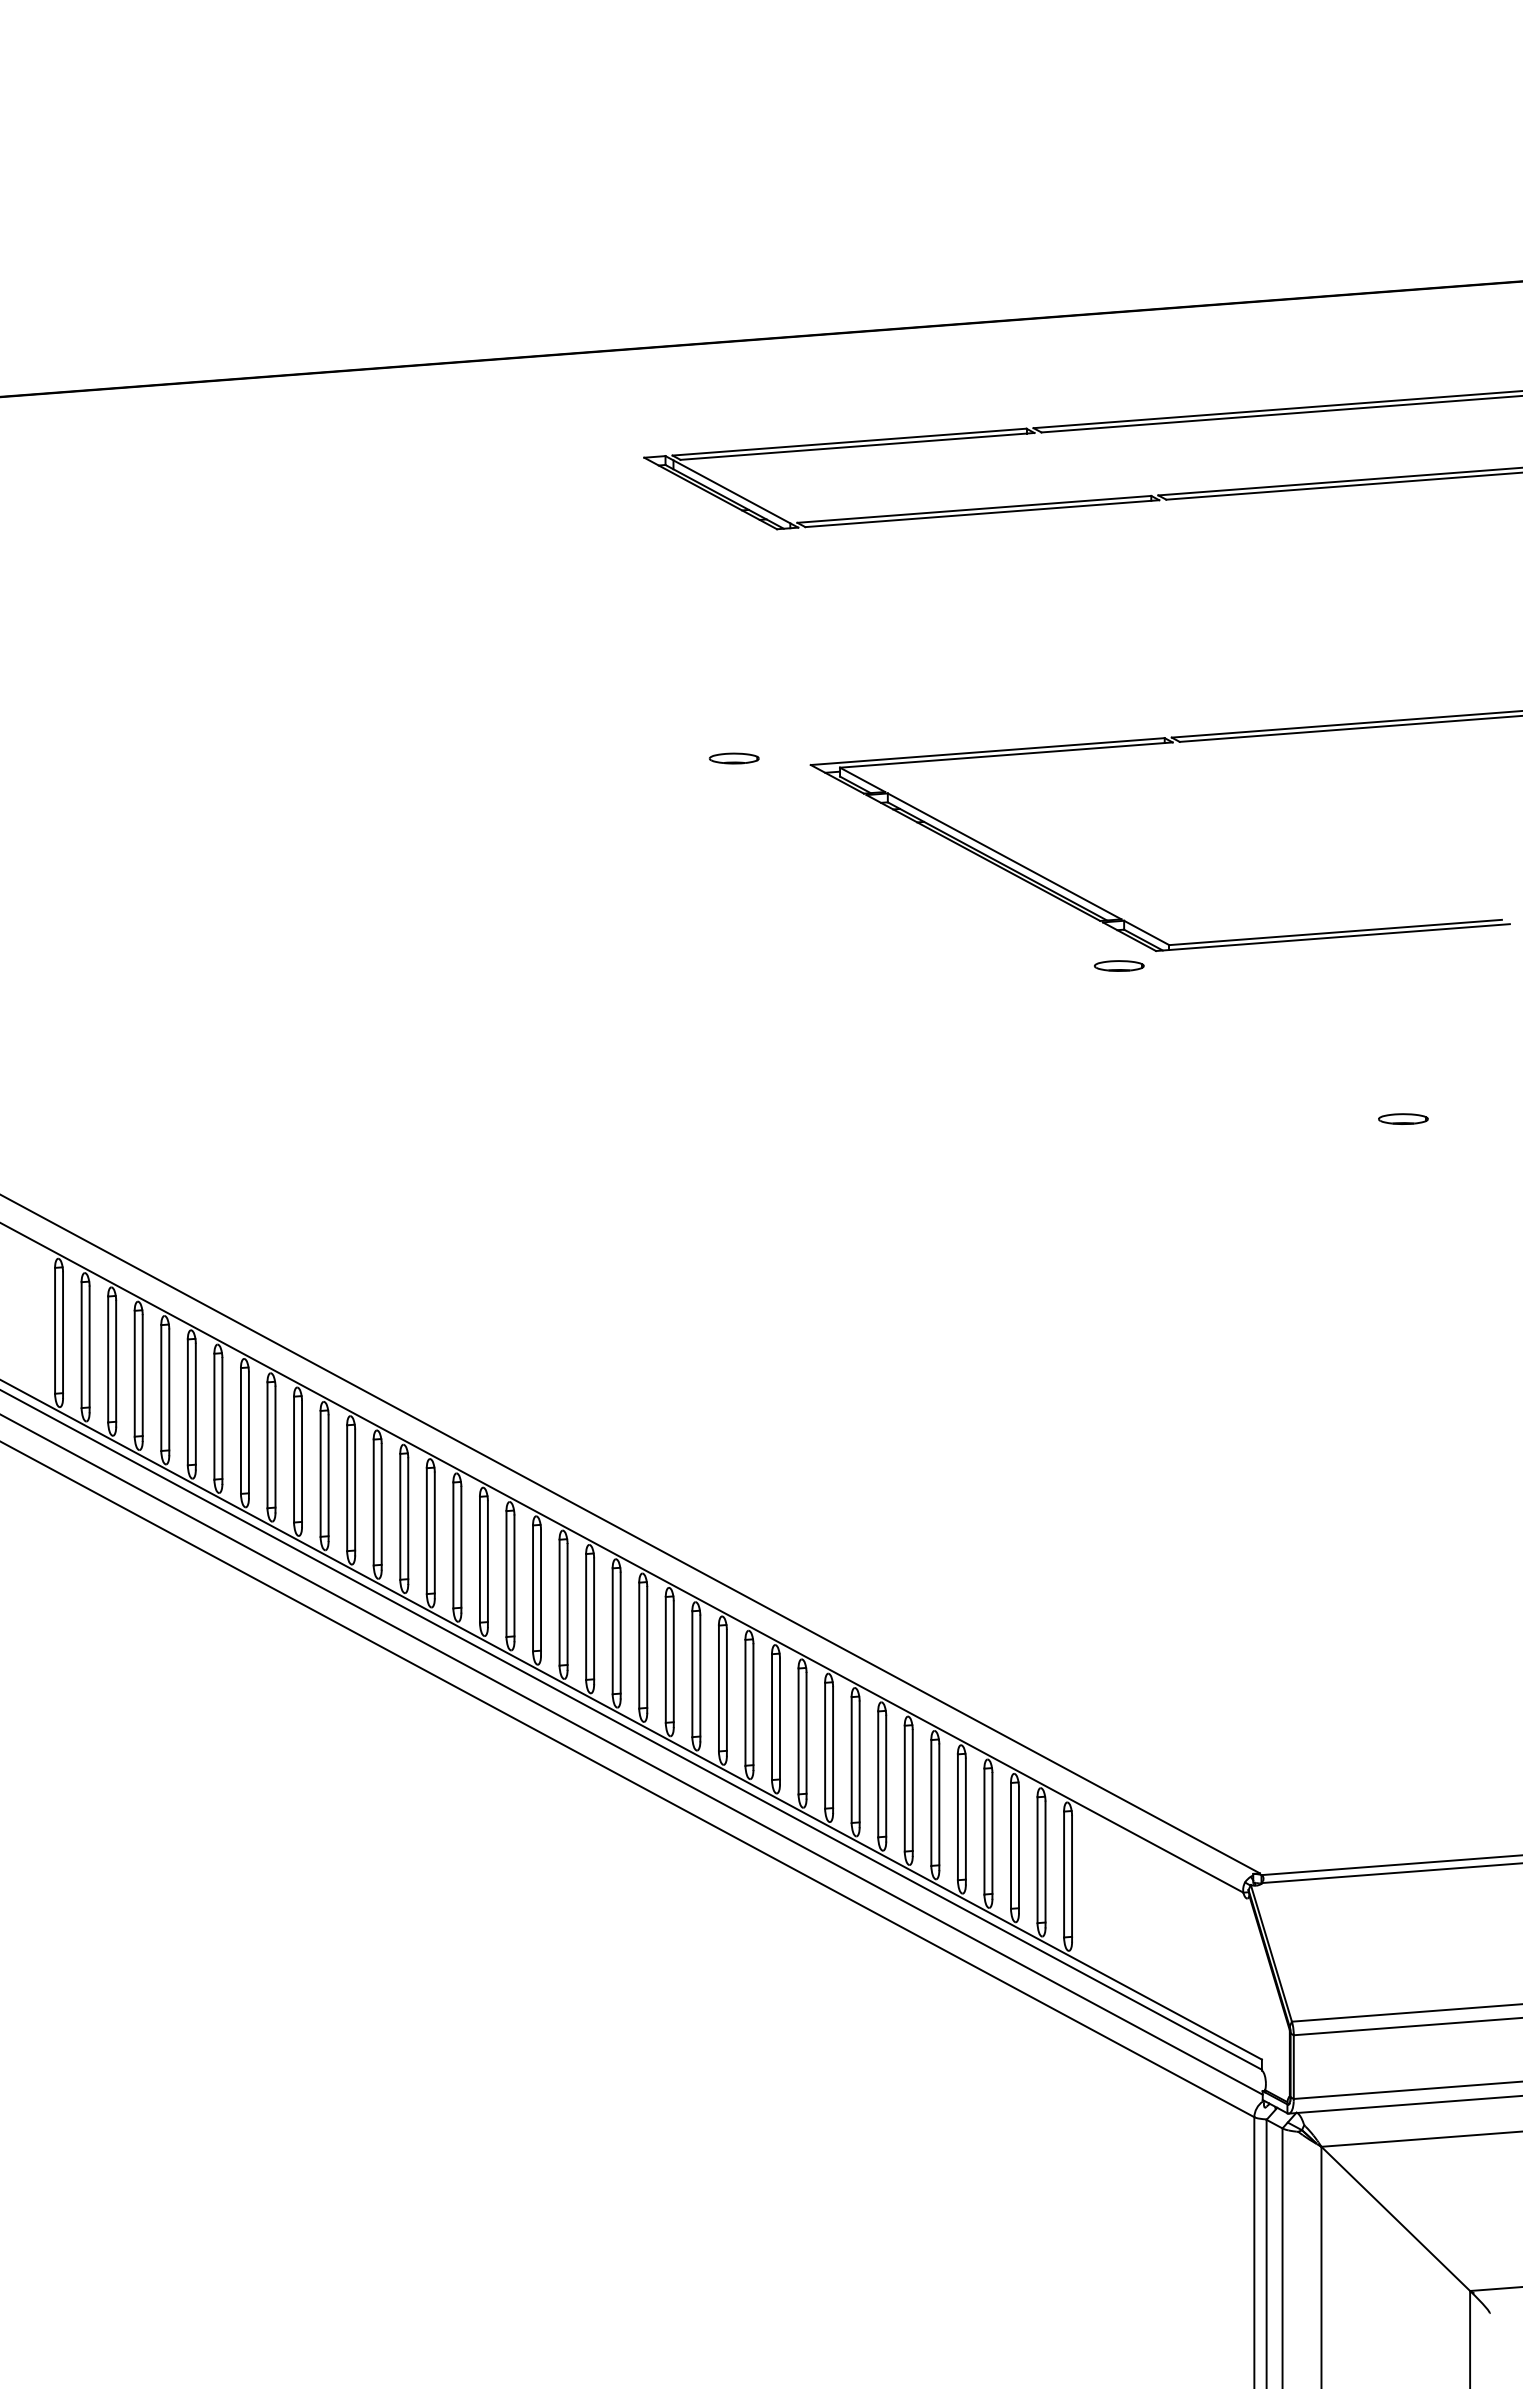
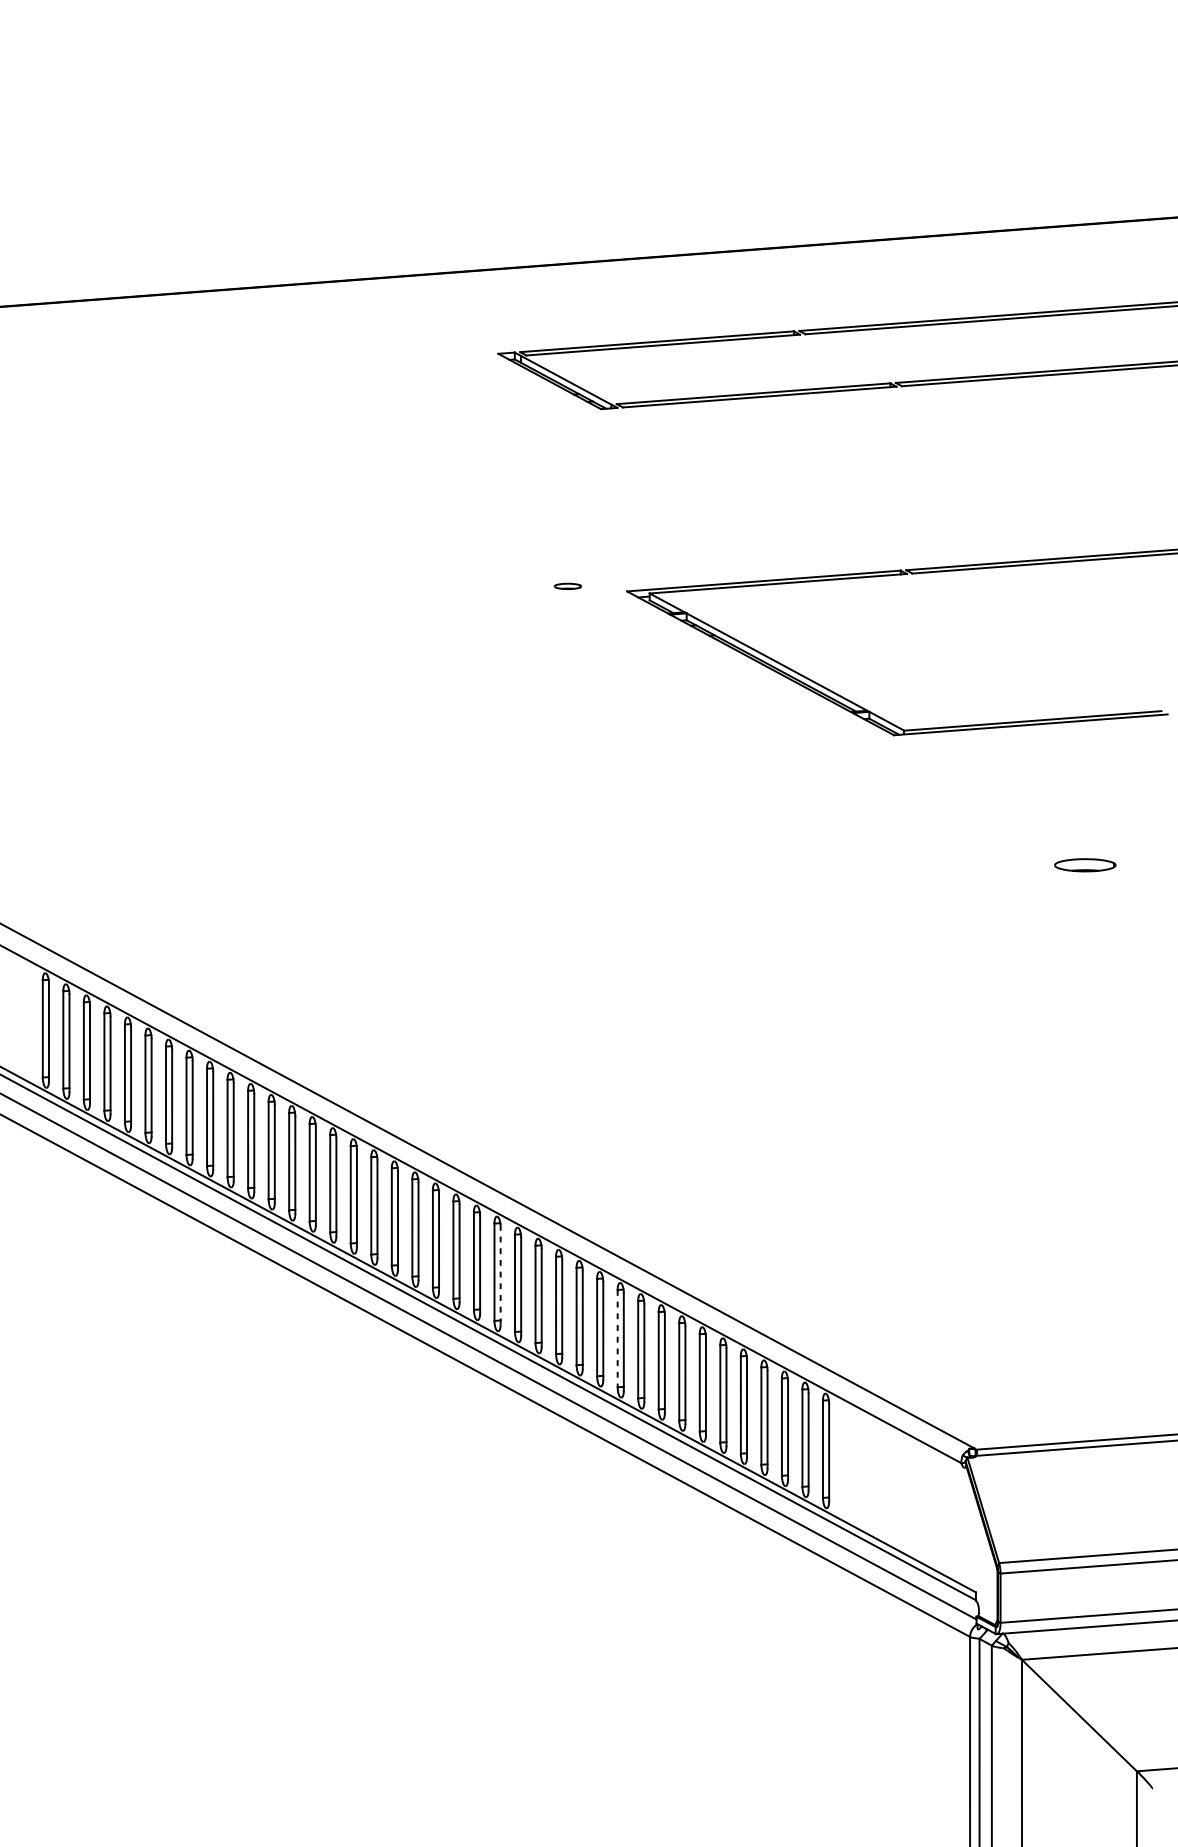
part: (733, 758) -> (567, 586), size x0.7
part: (1119, 965) -> (865, 746), removed
part: (1403, 1118) -> (1085, 864), size x1.6
line: (647, 1649) -> (500, 1275), solid -> dashed
line: (798, 1731) -> (617, 1338), solid -> dashed

